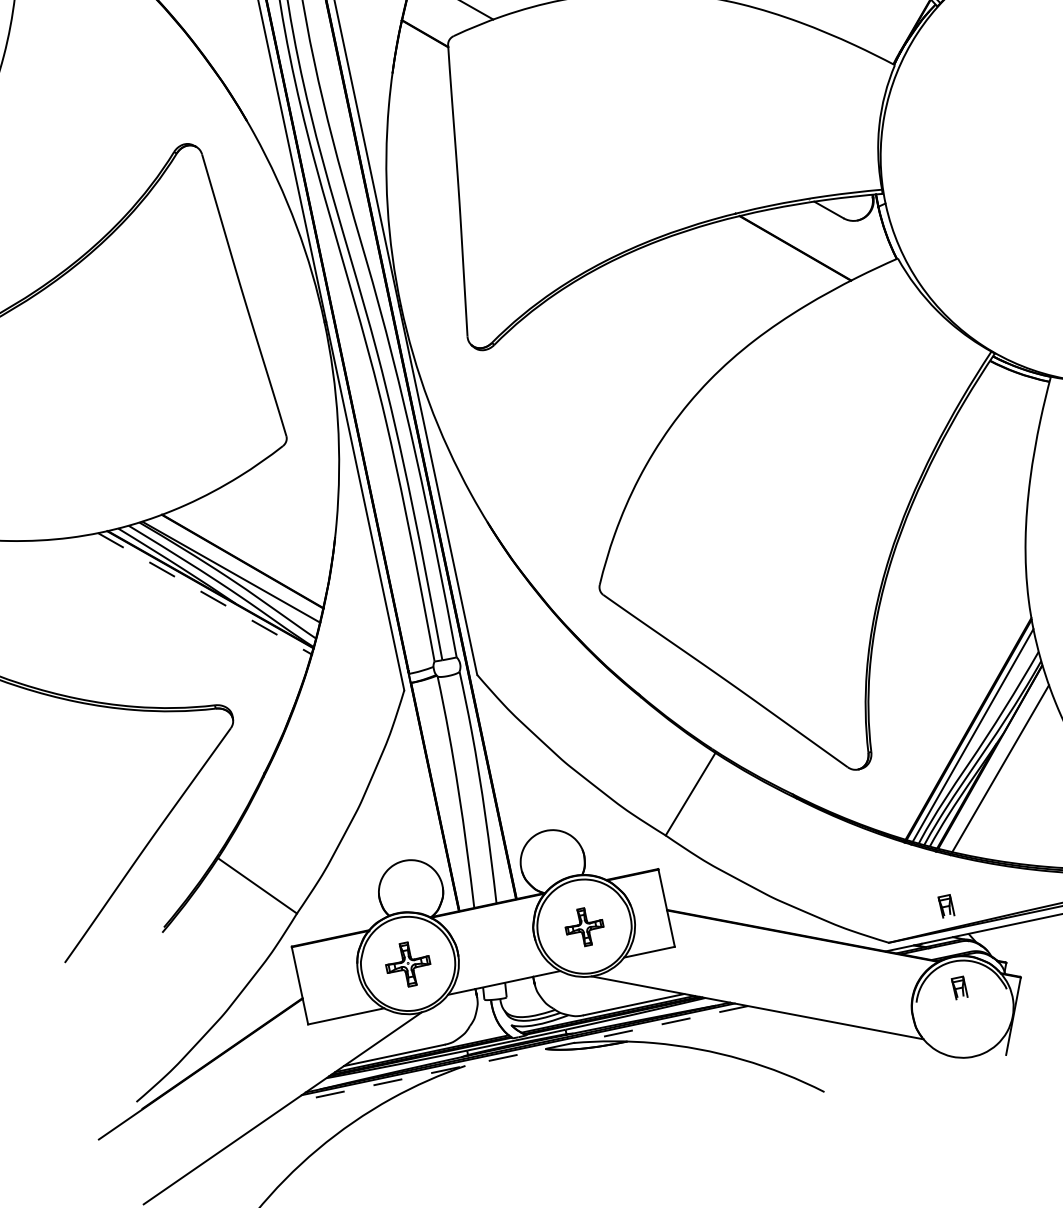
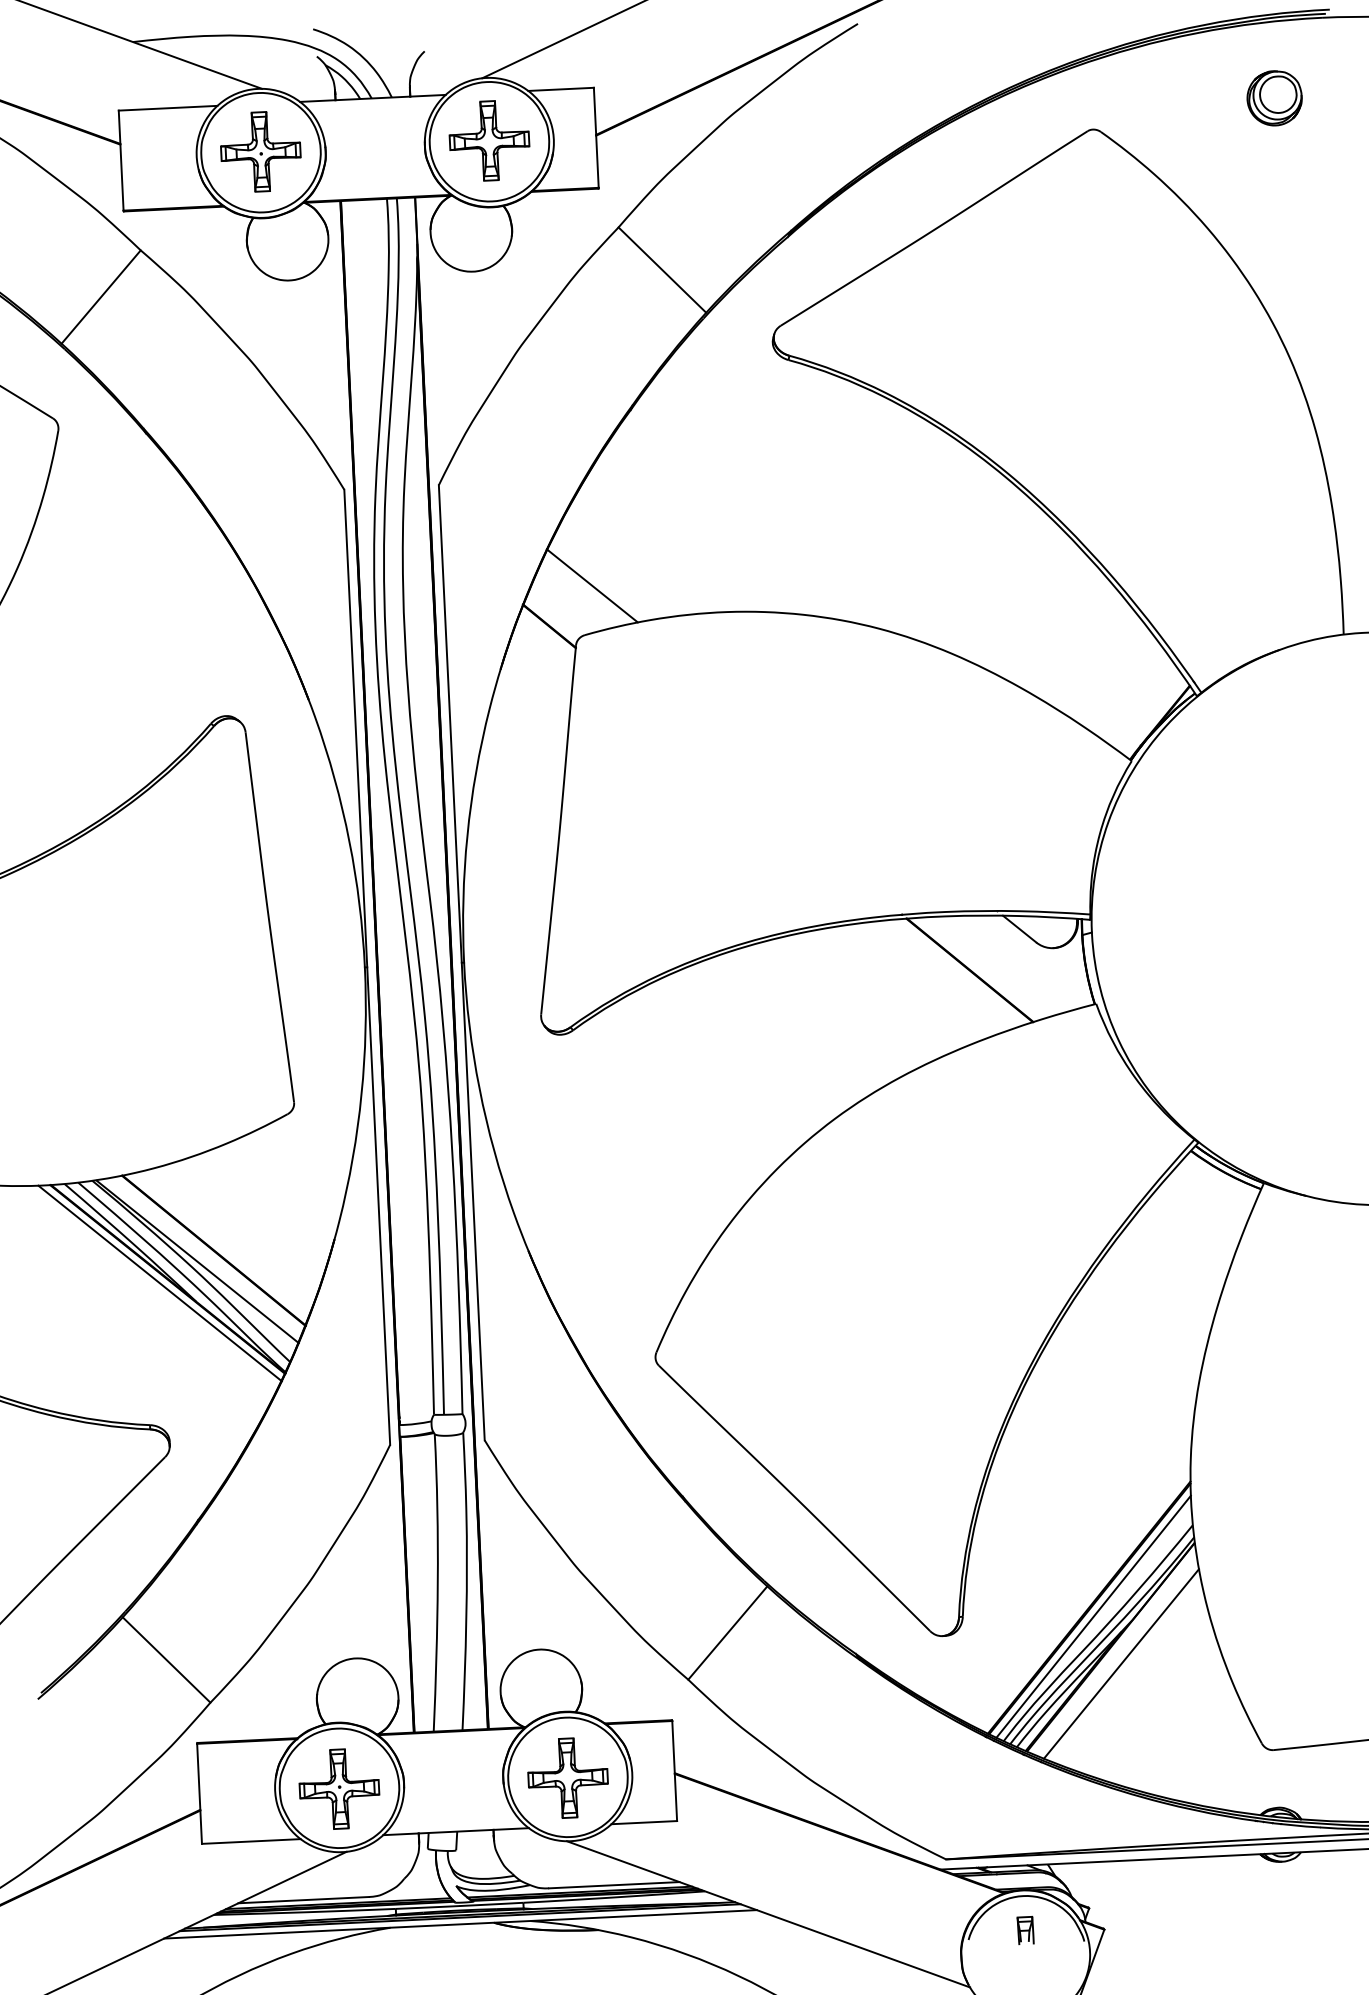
line: (204, 593) -> (159, 1283), dashed -> solid
part: (946, 905) -> (1025, 1824), removed
part: (584, 926) -> (567, 1777), size x1.67
part: (408, 964) -> (339, 1788), size x1.43
line: (519, 1054) -> (460, 1924), dashed -> solid

